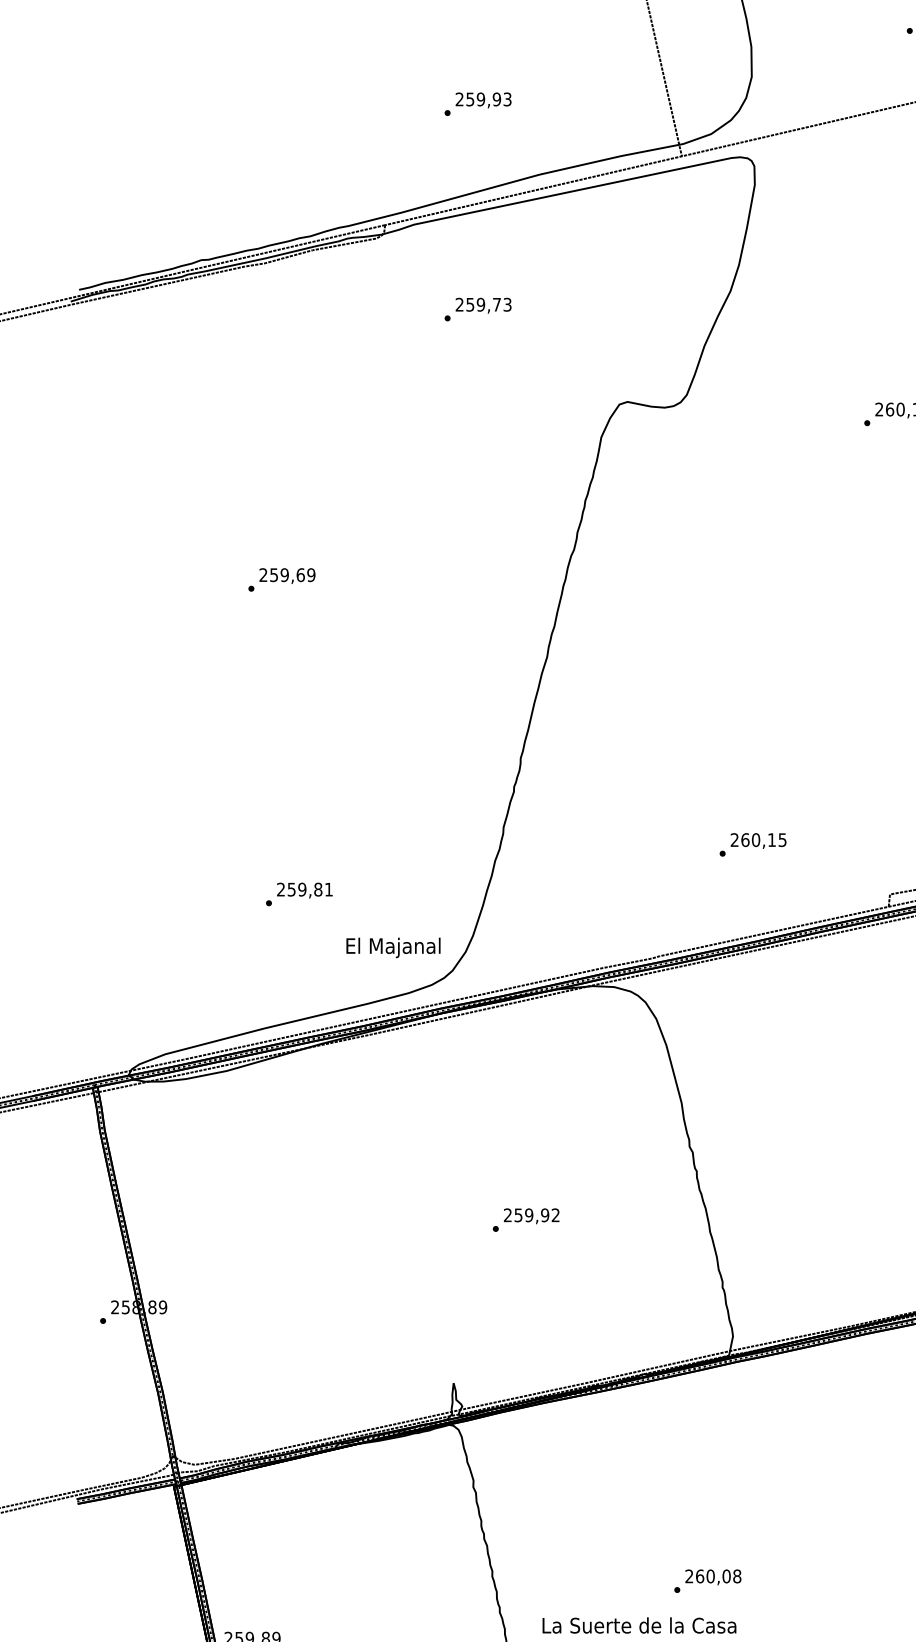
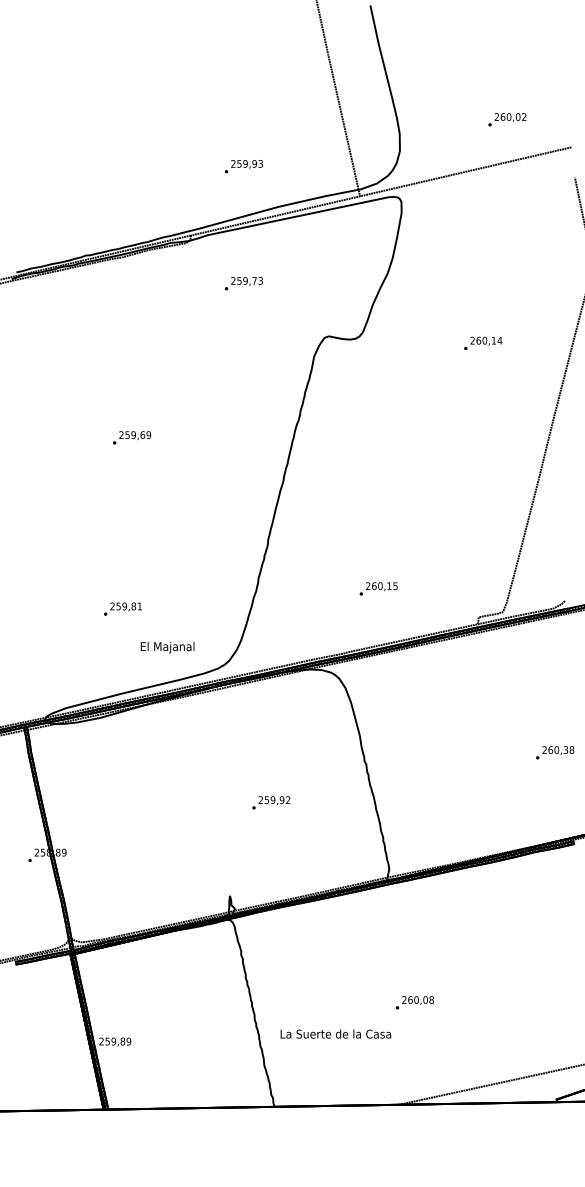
text: (752, 844) -> (378, 588), moved
text: (298, 893) -> (122, 608), moved
text: (393, 947) -> (167, 647), moved
text: (707, 1580) -> (414, 1002), moved

